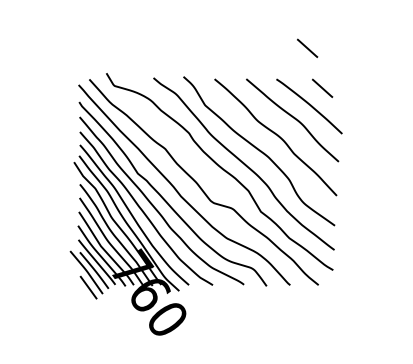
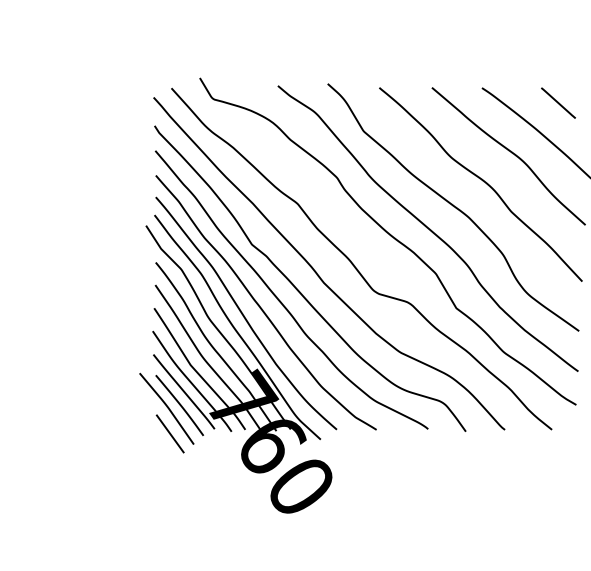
line: (307, 47) -> (533, 35), removed

